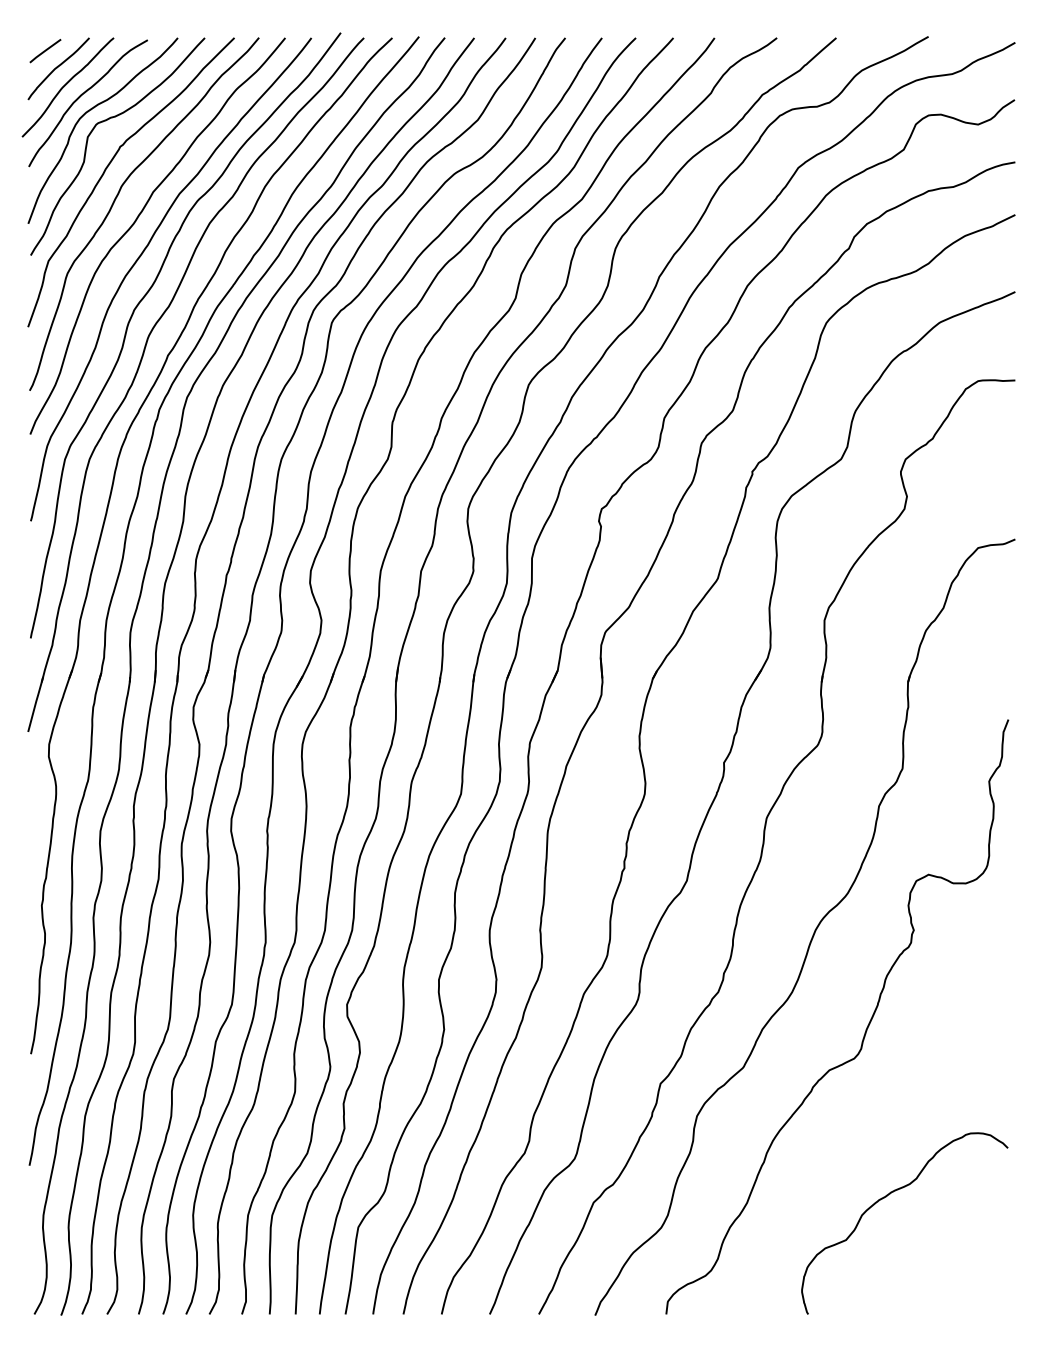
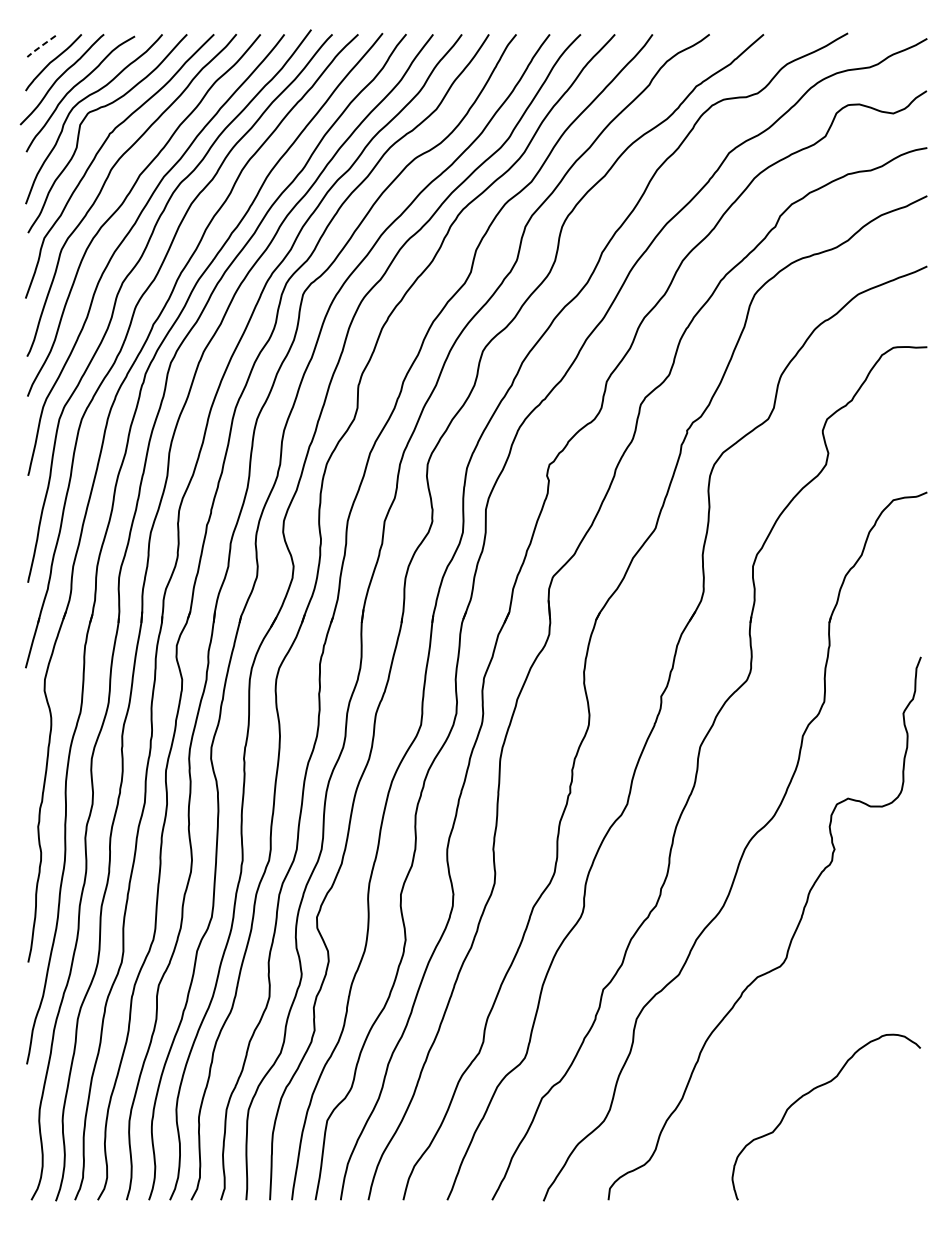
line: (45, 50) -> (41, 45), solid -> dashed

